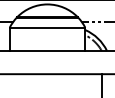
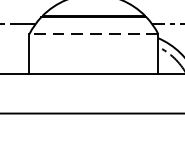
line: (47, 27) -> (93, 33), solid -> dashed

